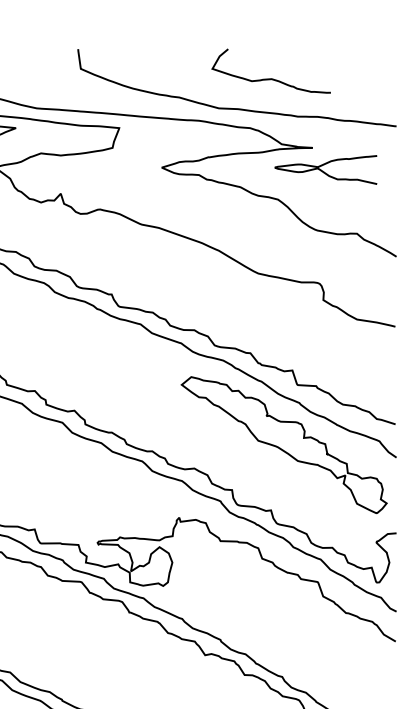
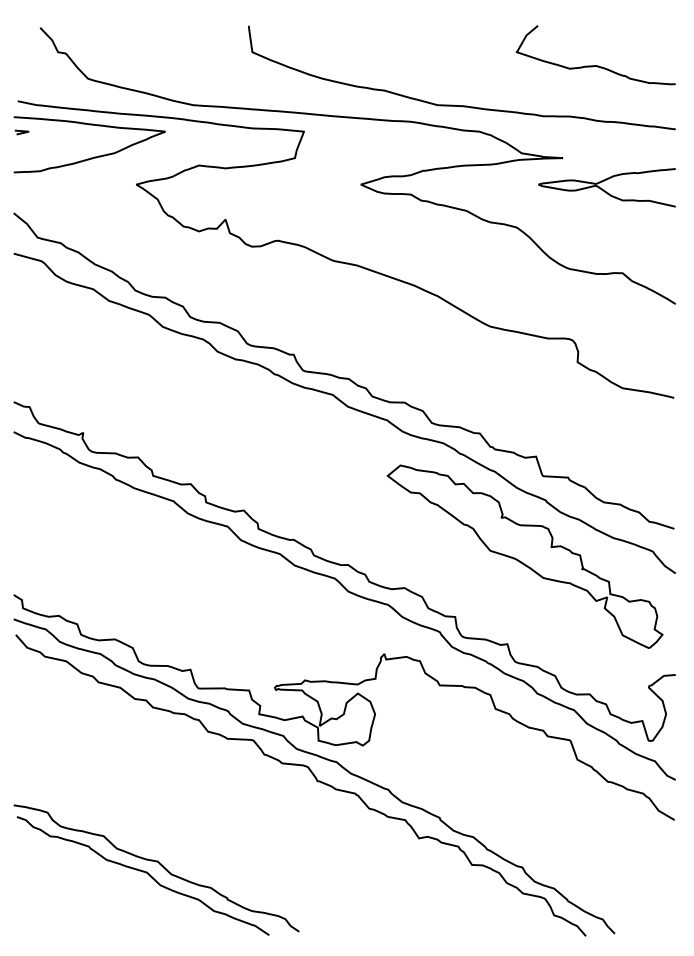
curve: (271, 78) -> (595, 65), moved
curve: (324, 172) -> (605, 190), moved

